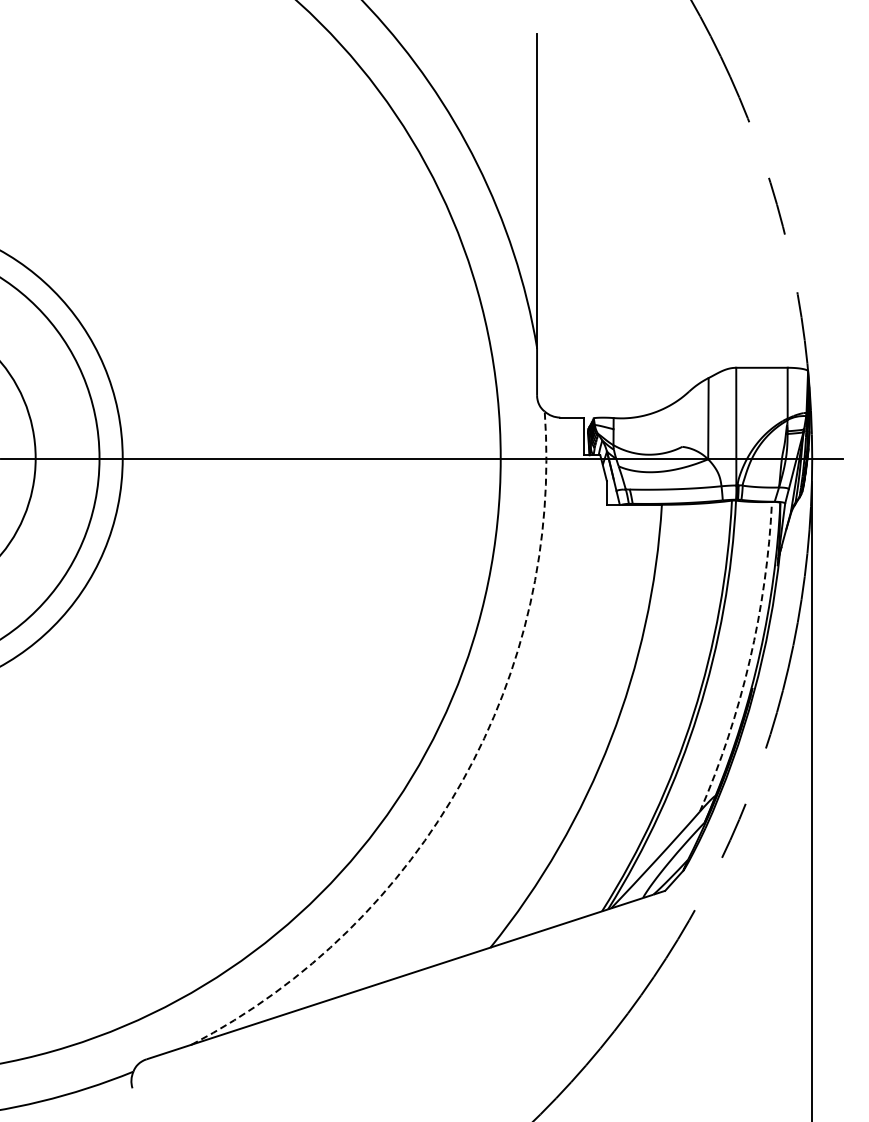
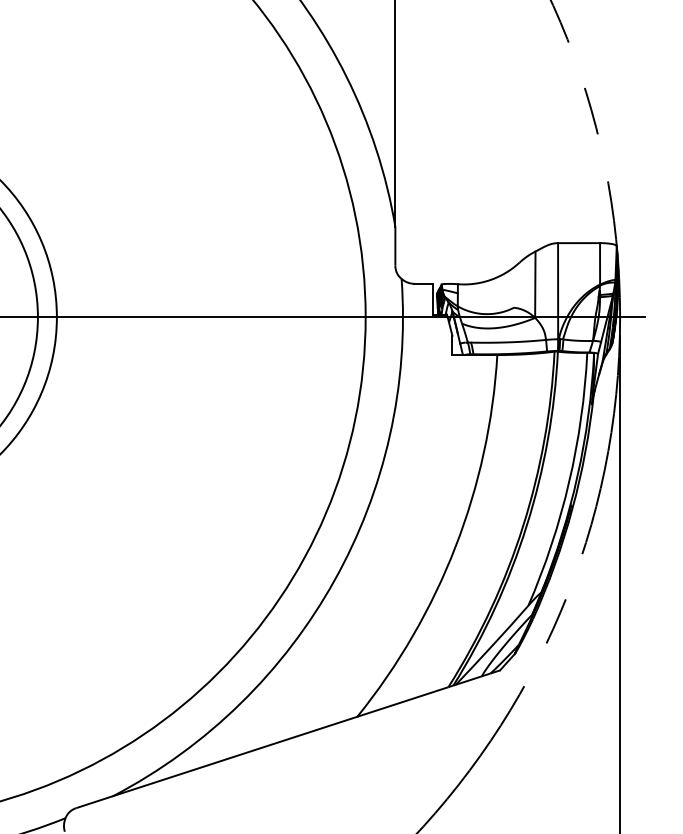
arc: (749, 660) -> (568, 482), dashed -> solid
arc: (462, 780) -> (334, 580), dashed -> solid

